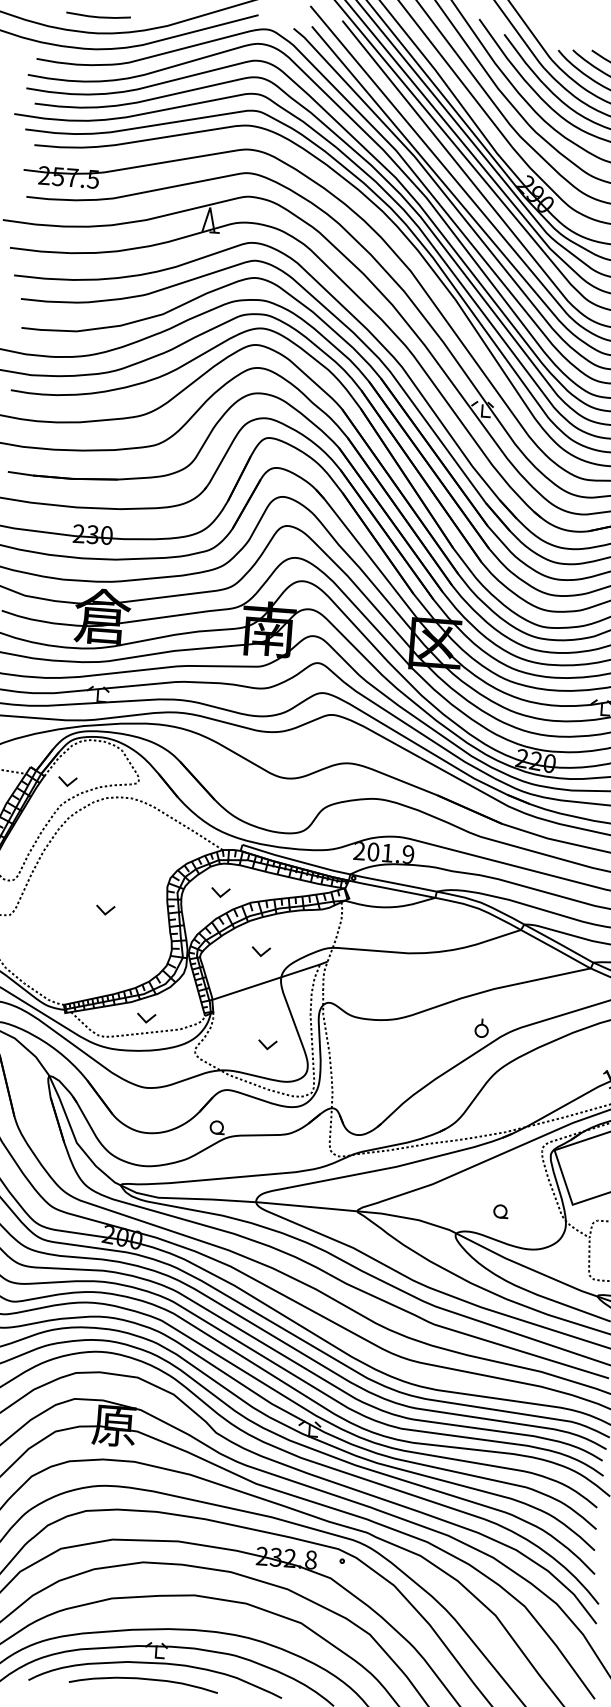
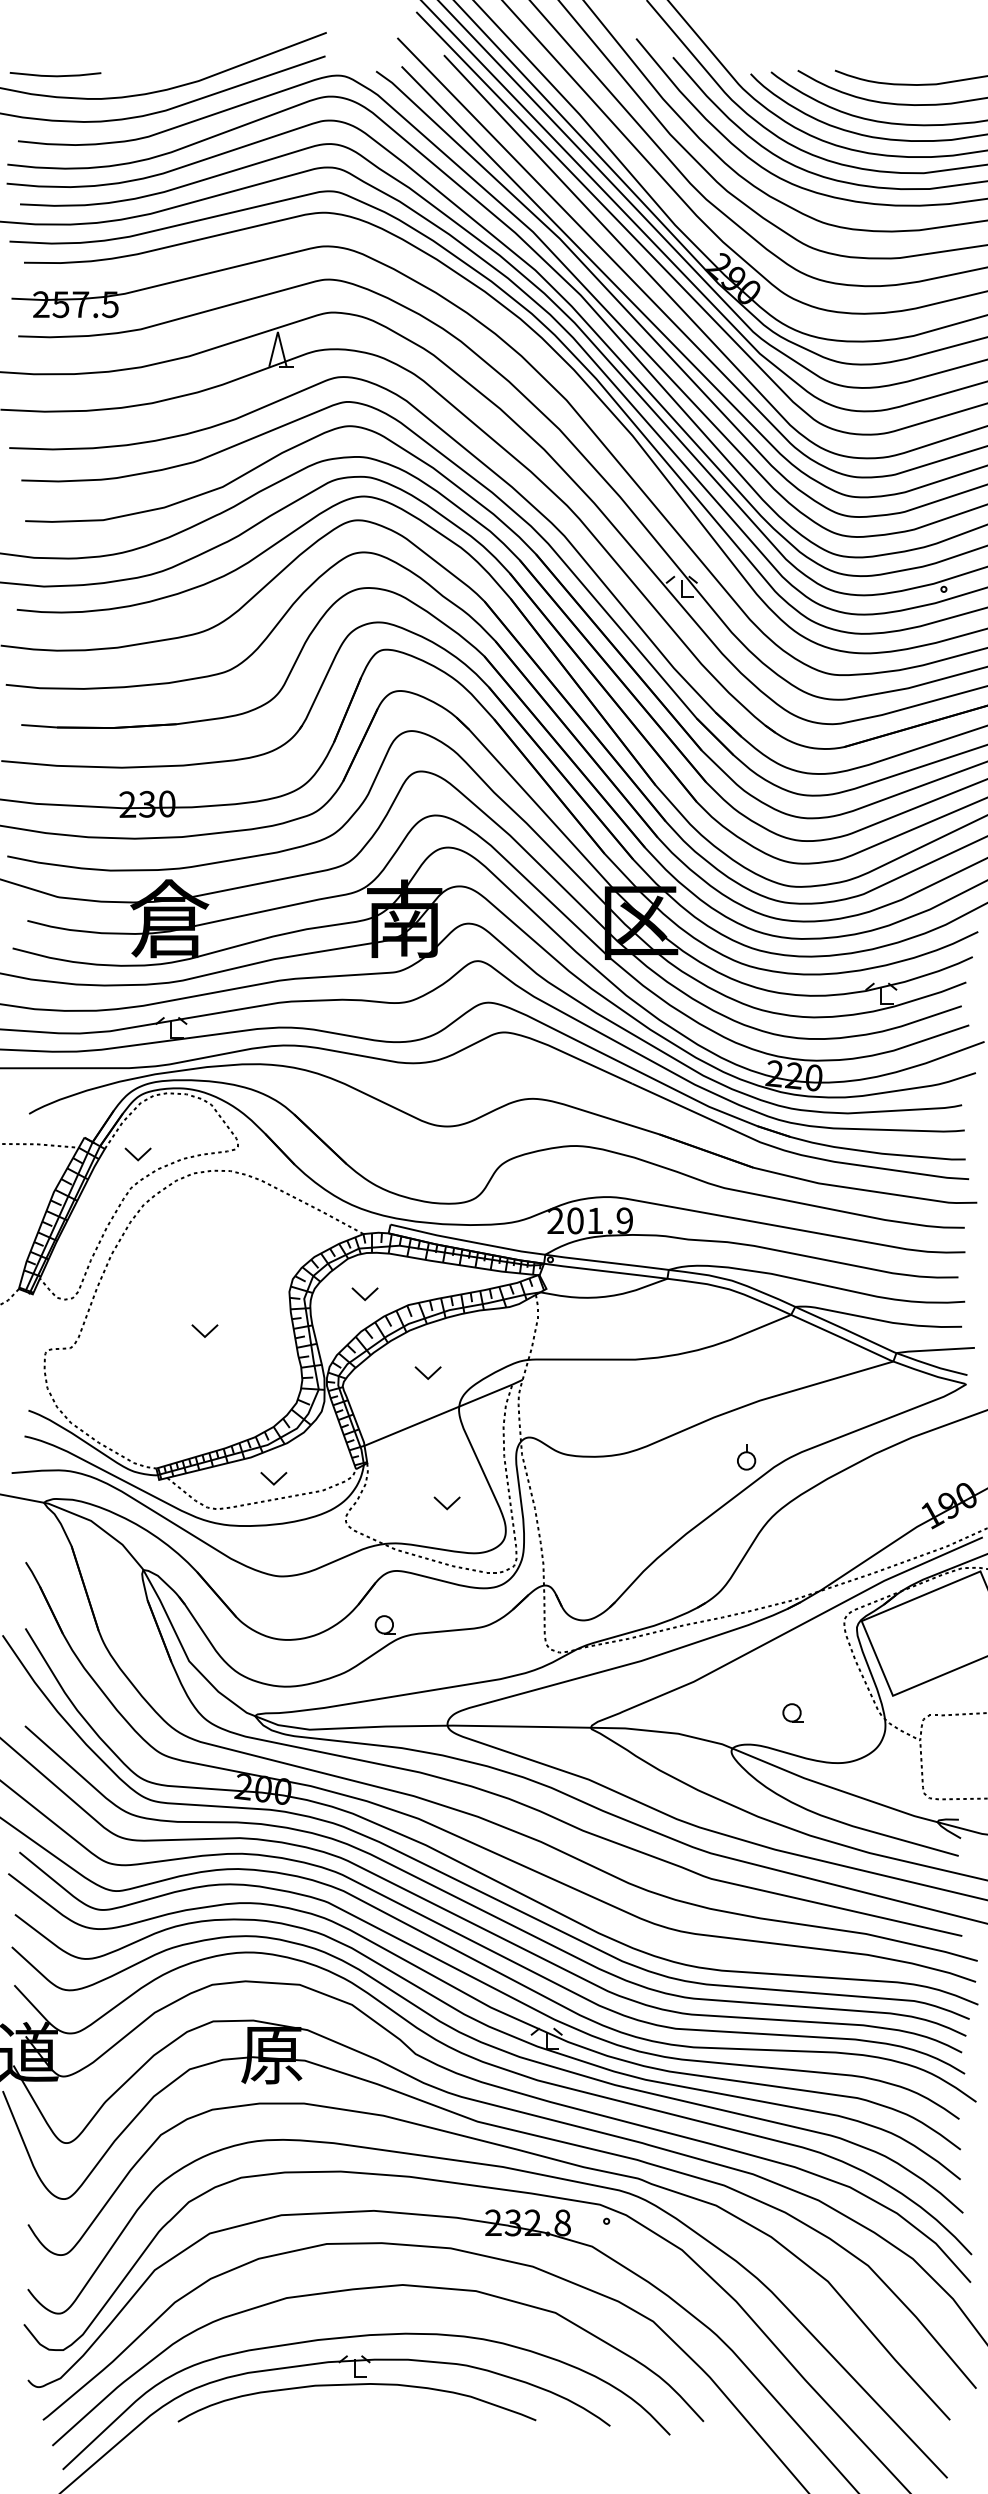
line: (98, 16) -> (55, 75), moved
curve: (144, 1679) -> (340, 2408), removed

